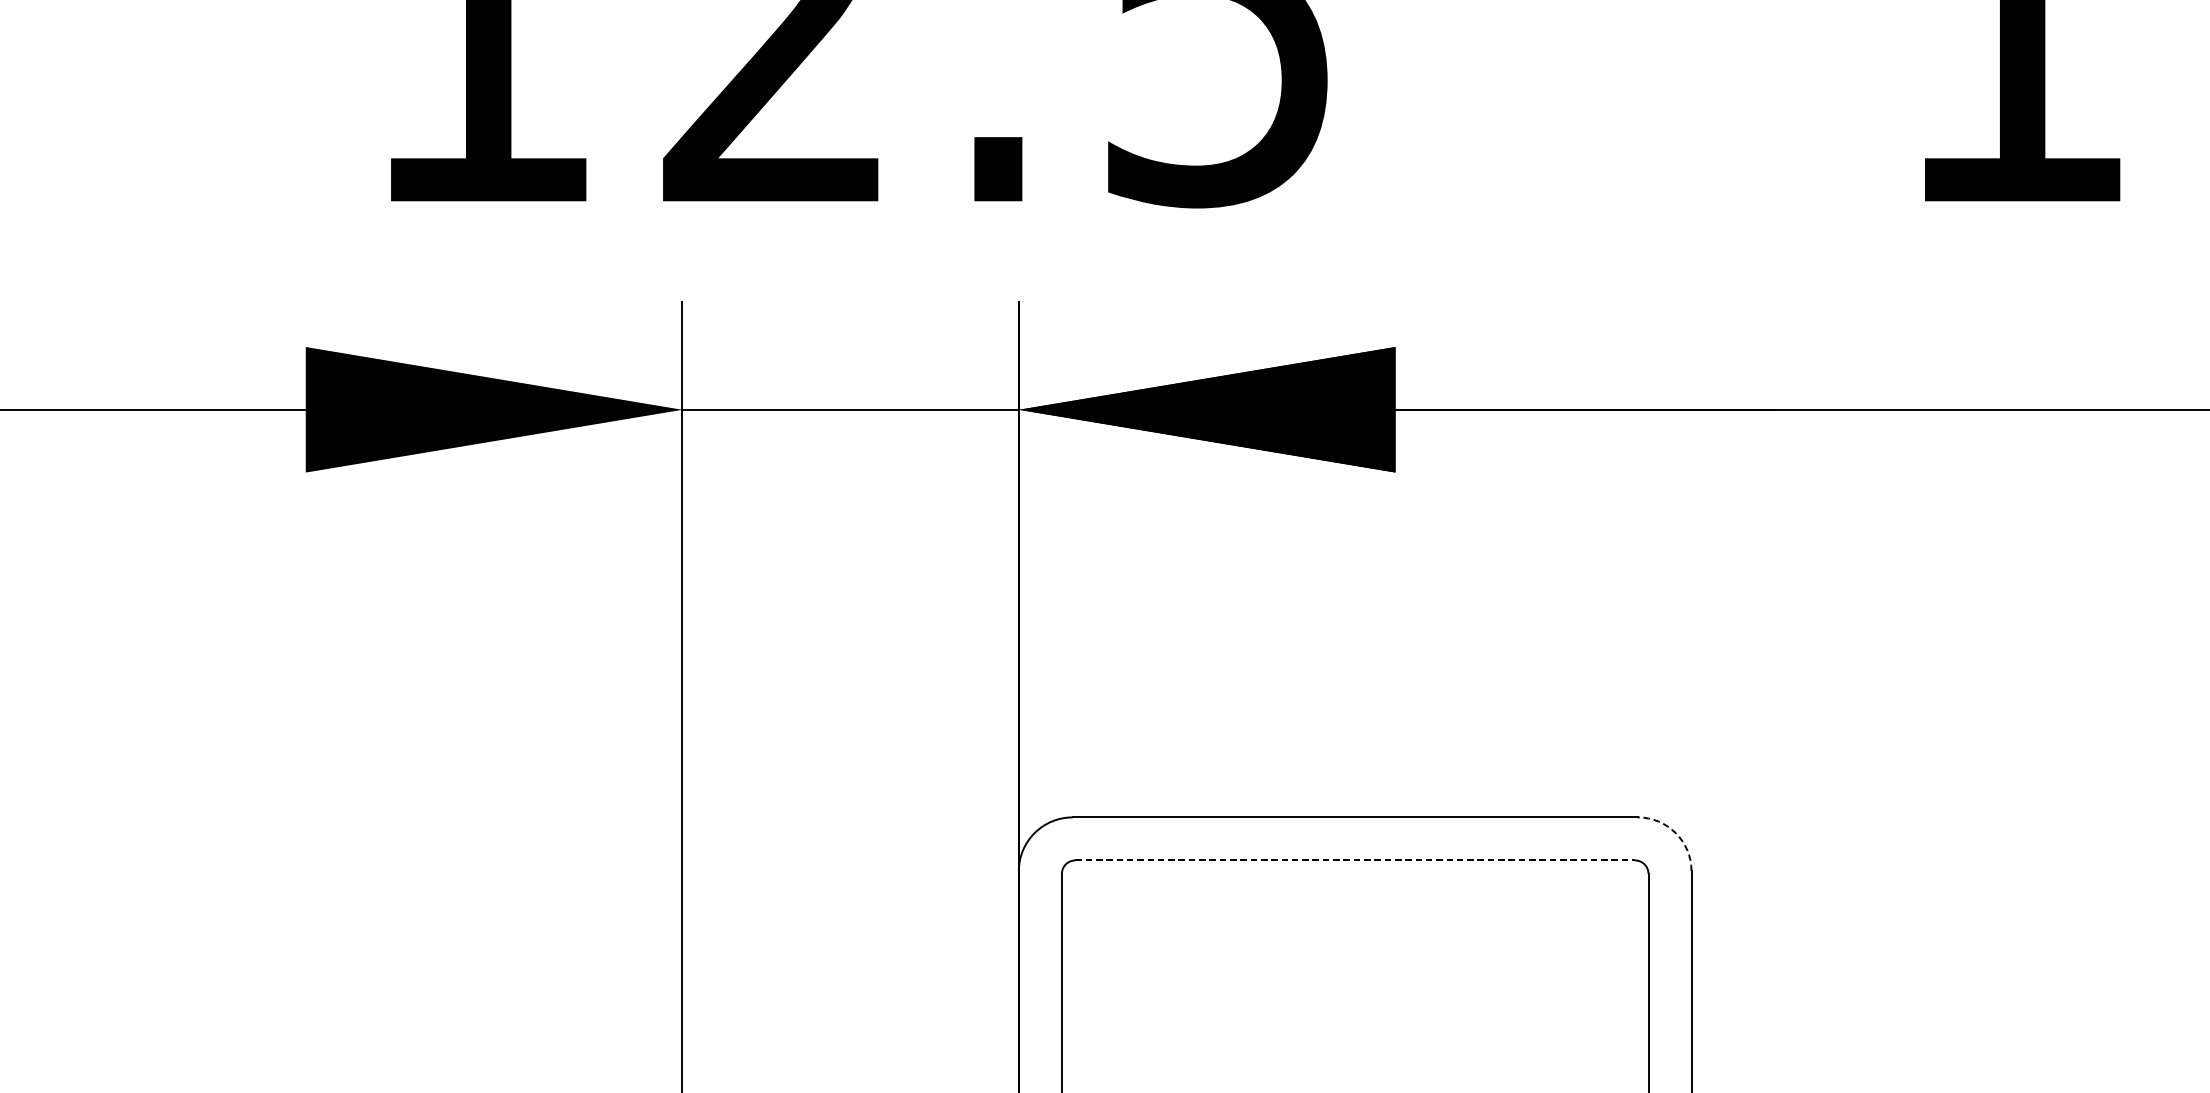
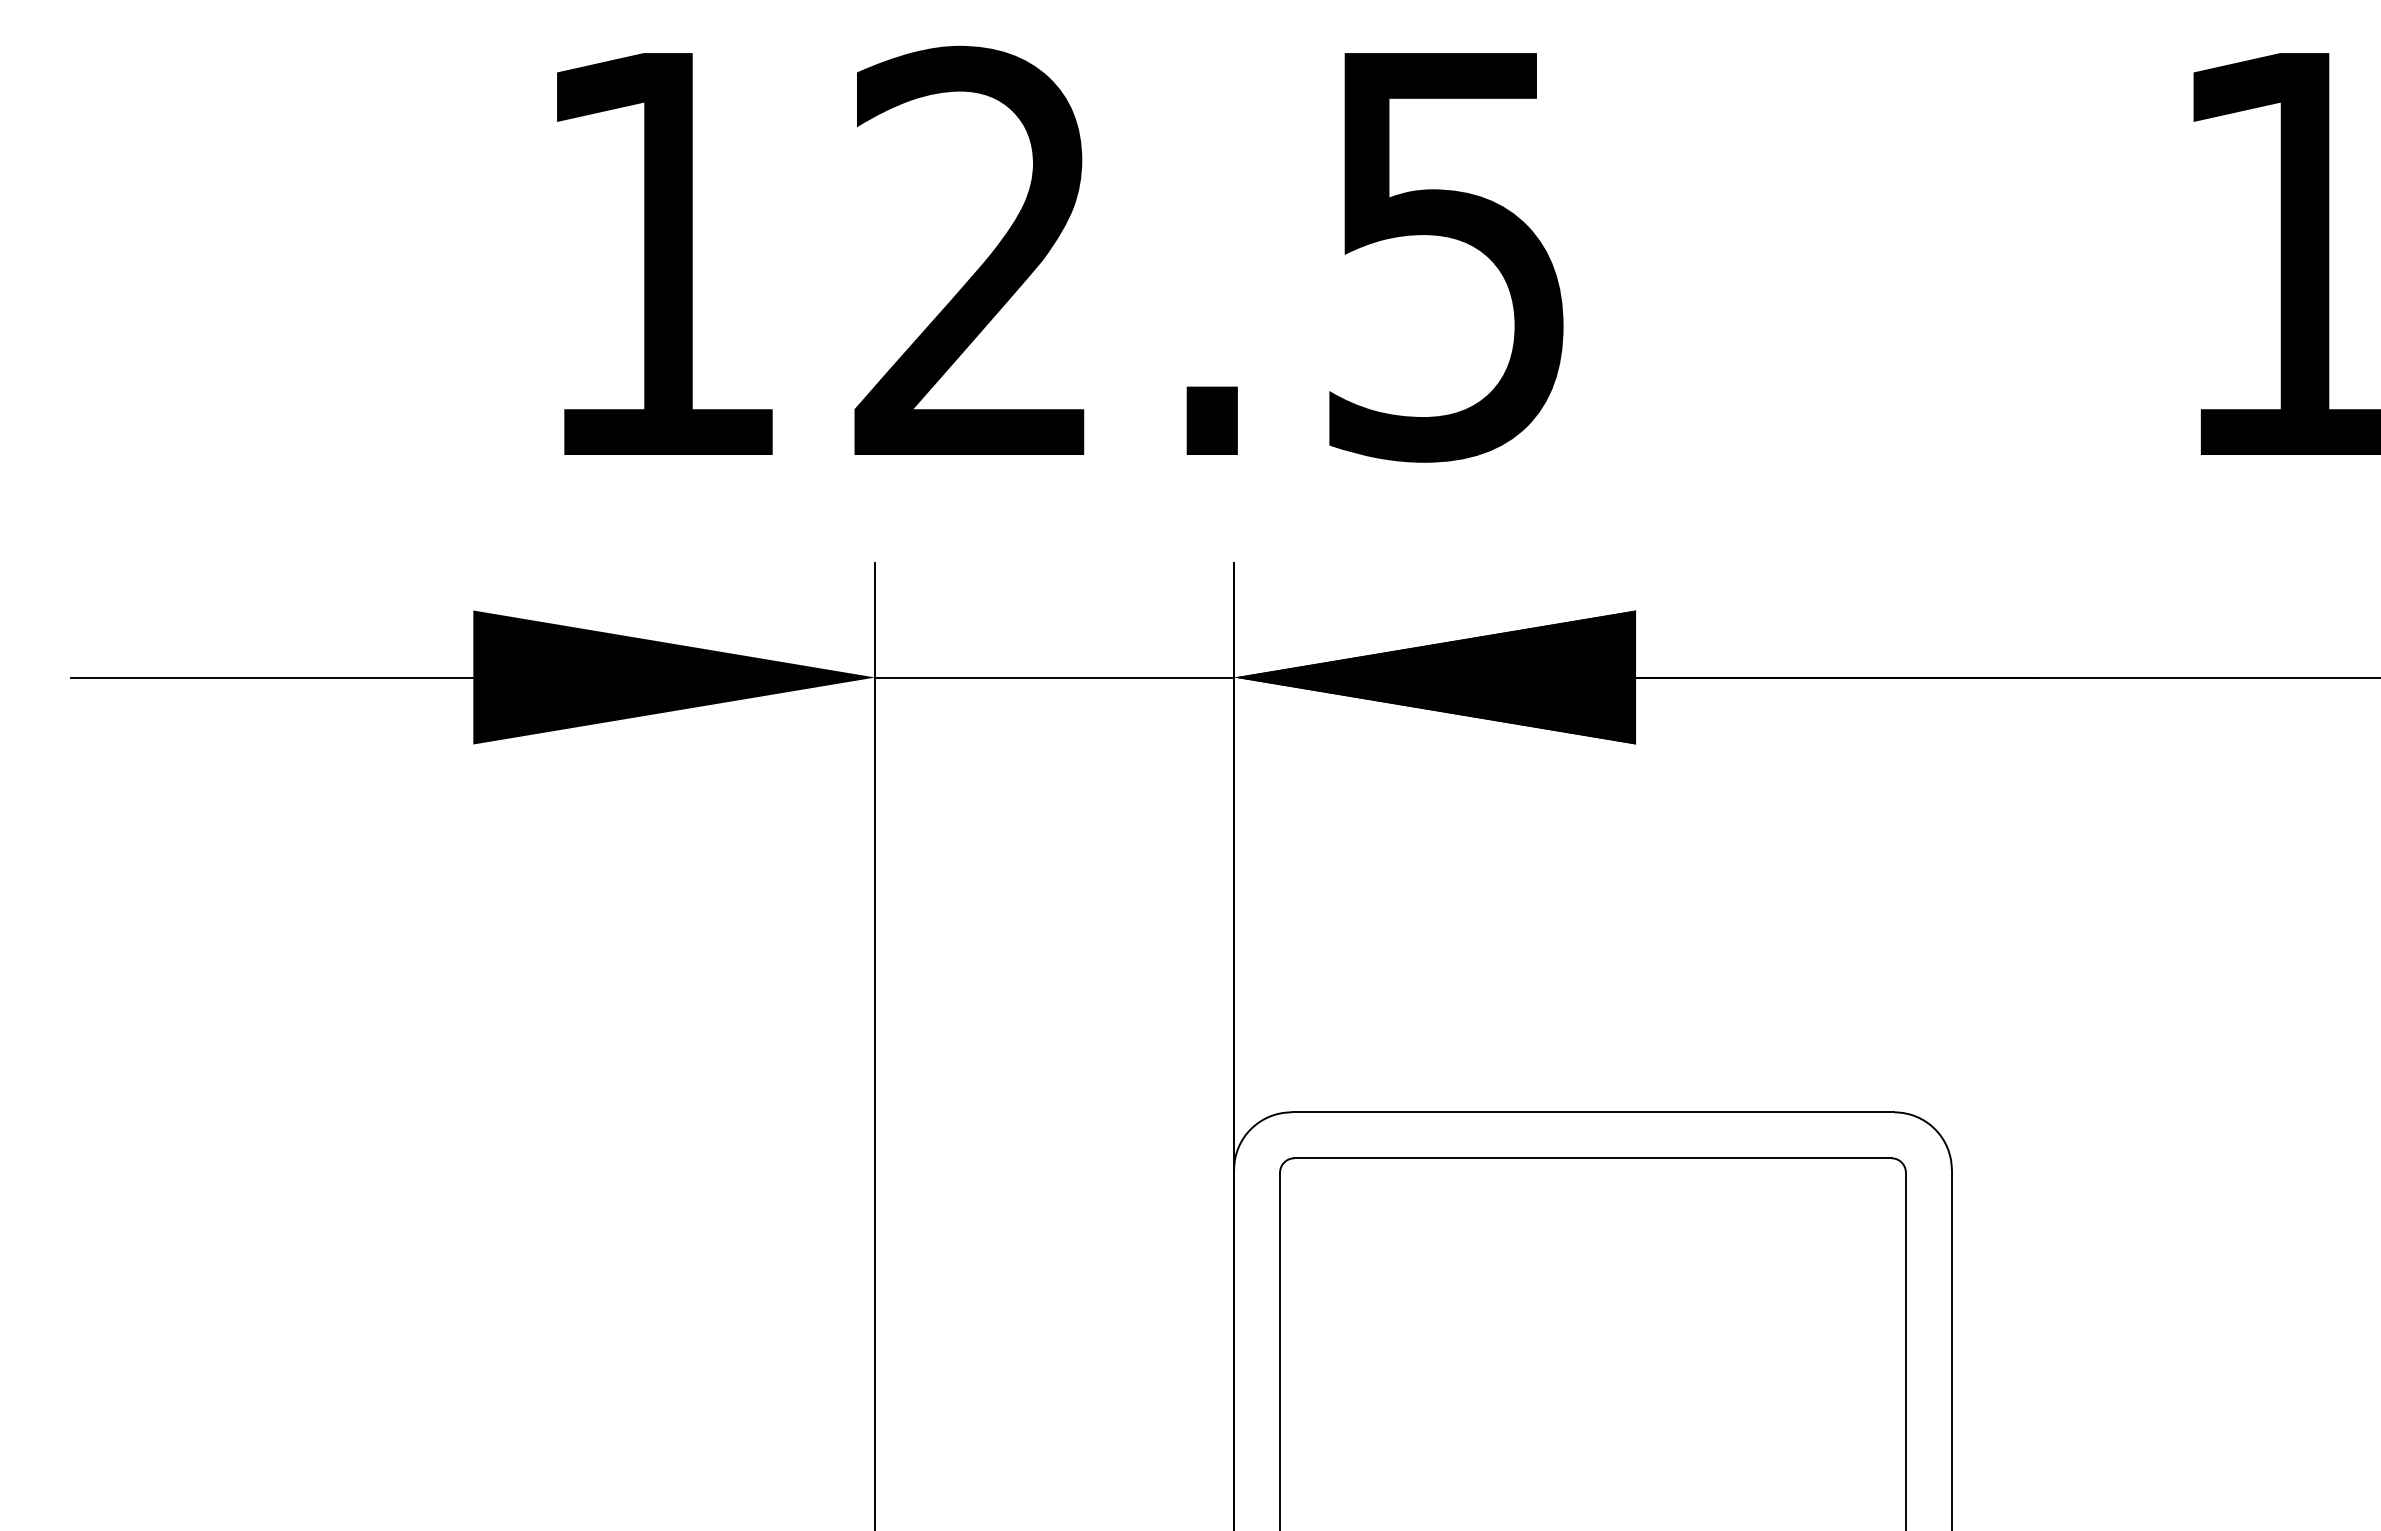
arc: (1676, 833) -> (1935, 1129), dashed -> solid
line: (1354, 860) -> (1592, 1158), dashed -> solid

